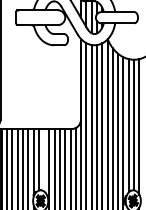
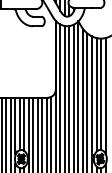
line: (44, 160) -> (24, 124), added

